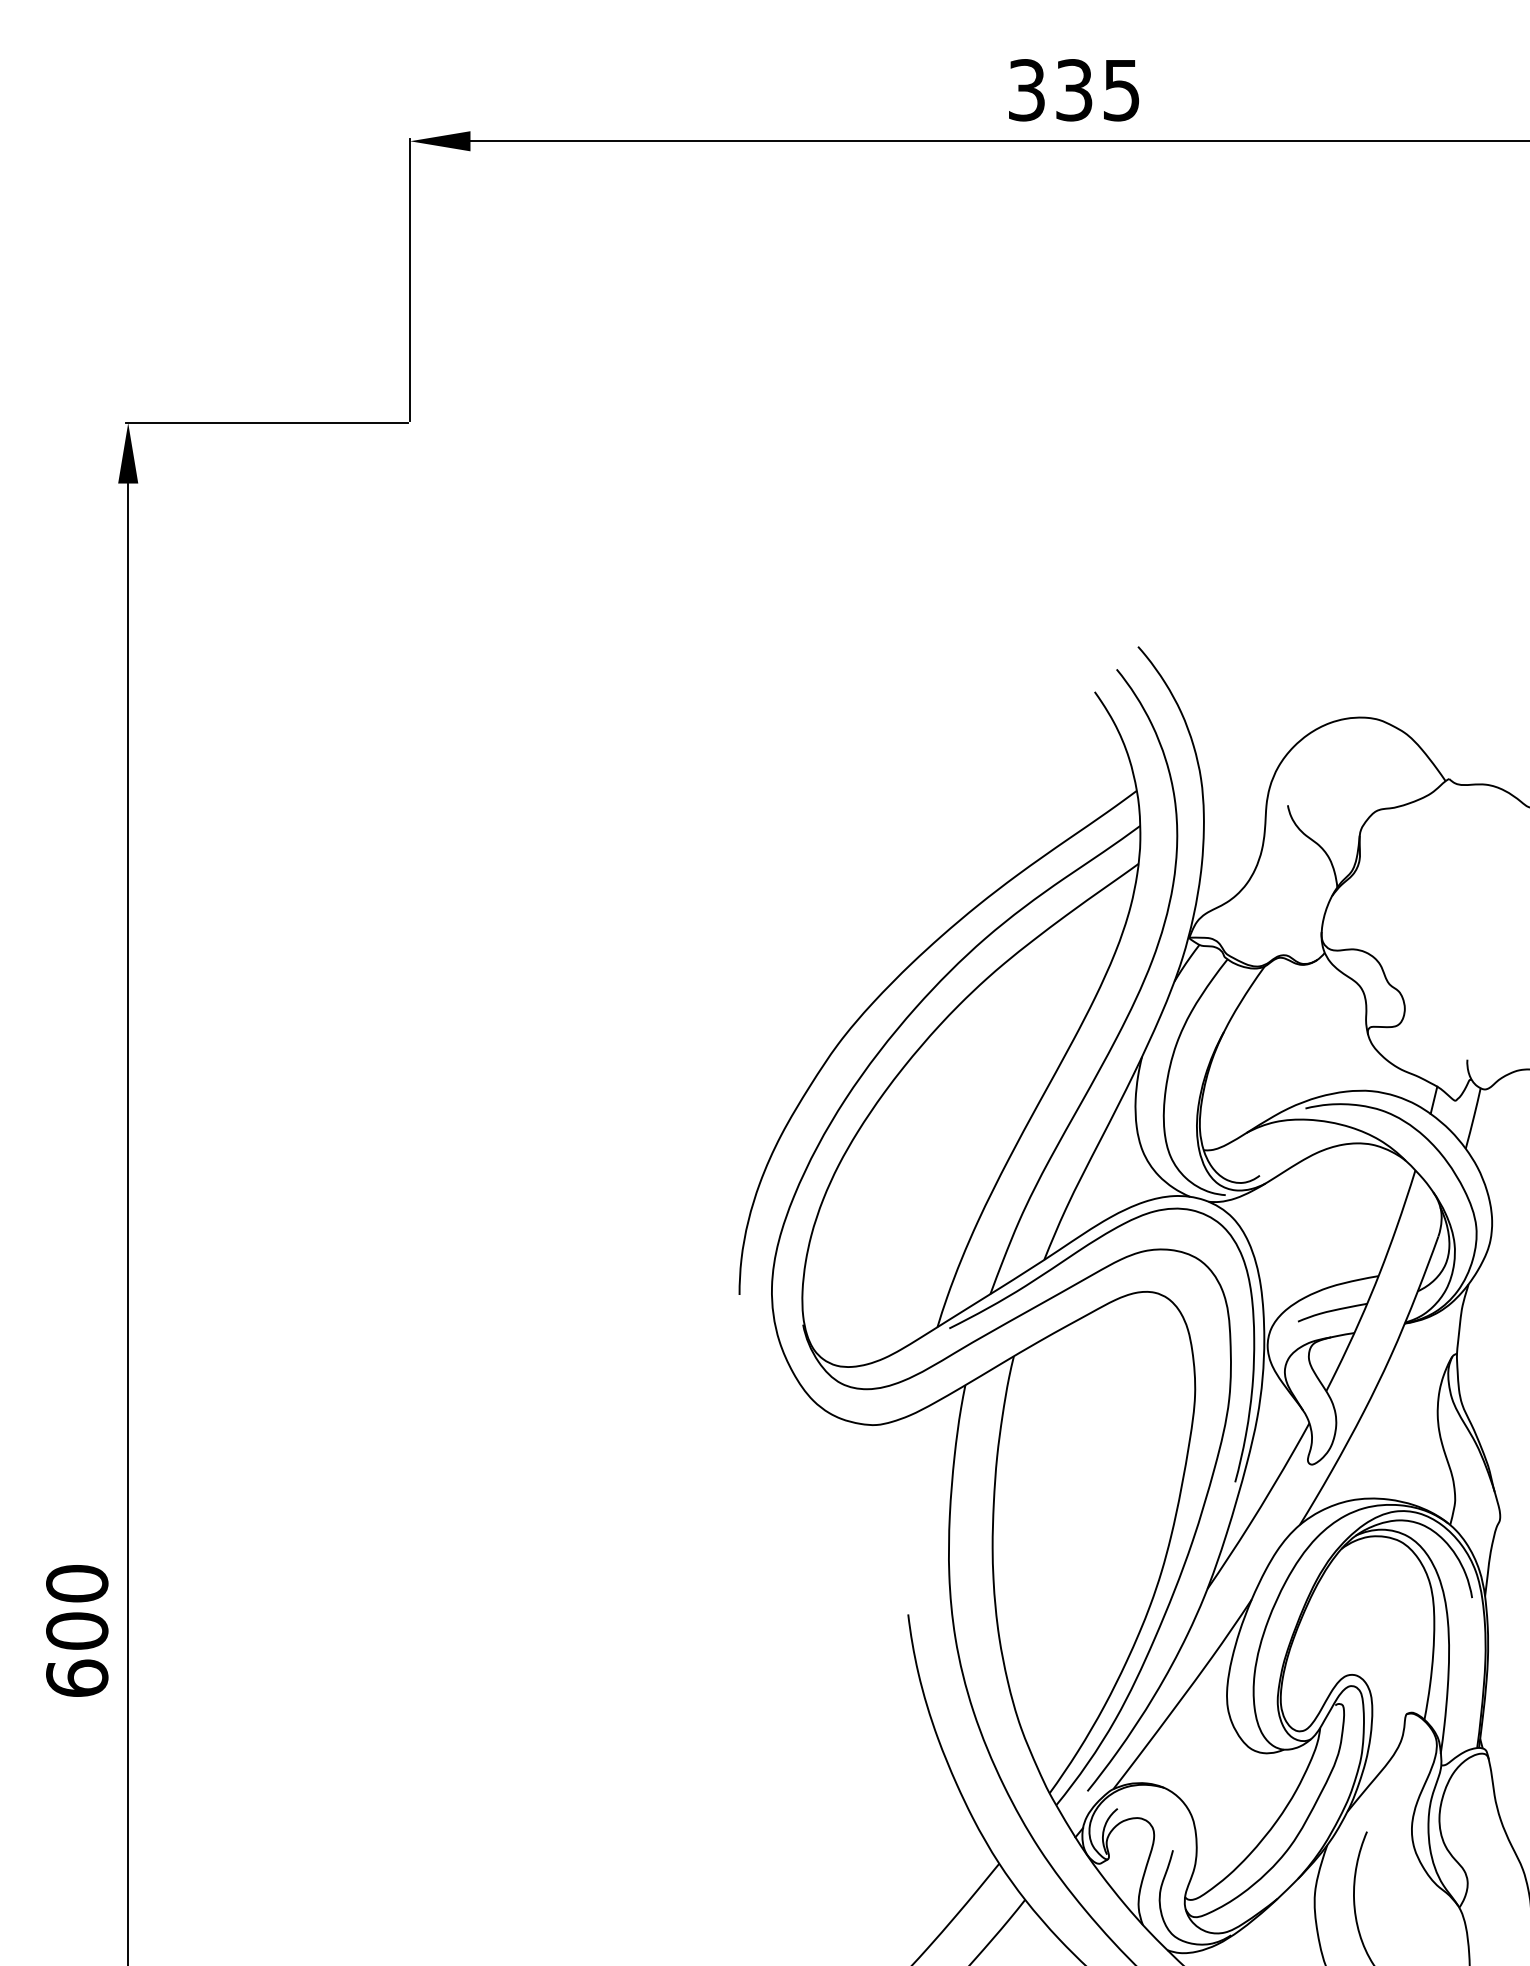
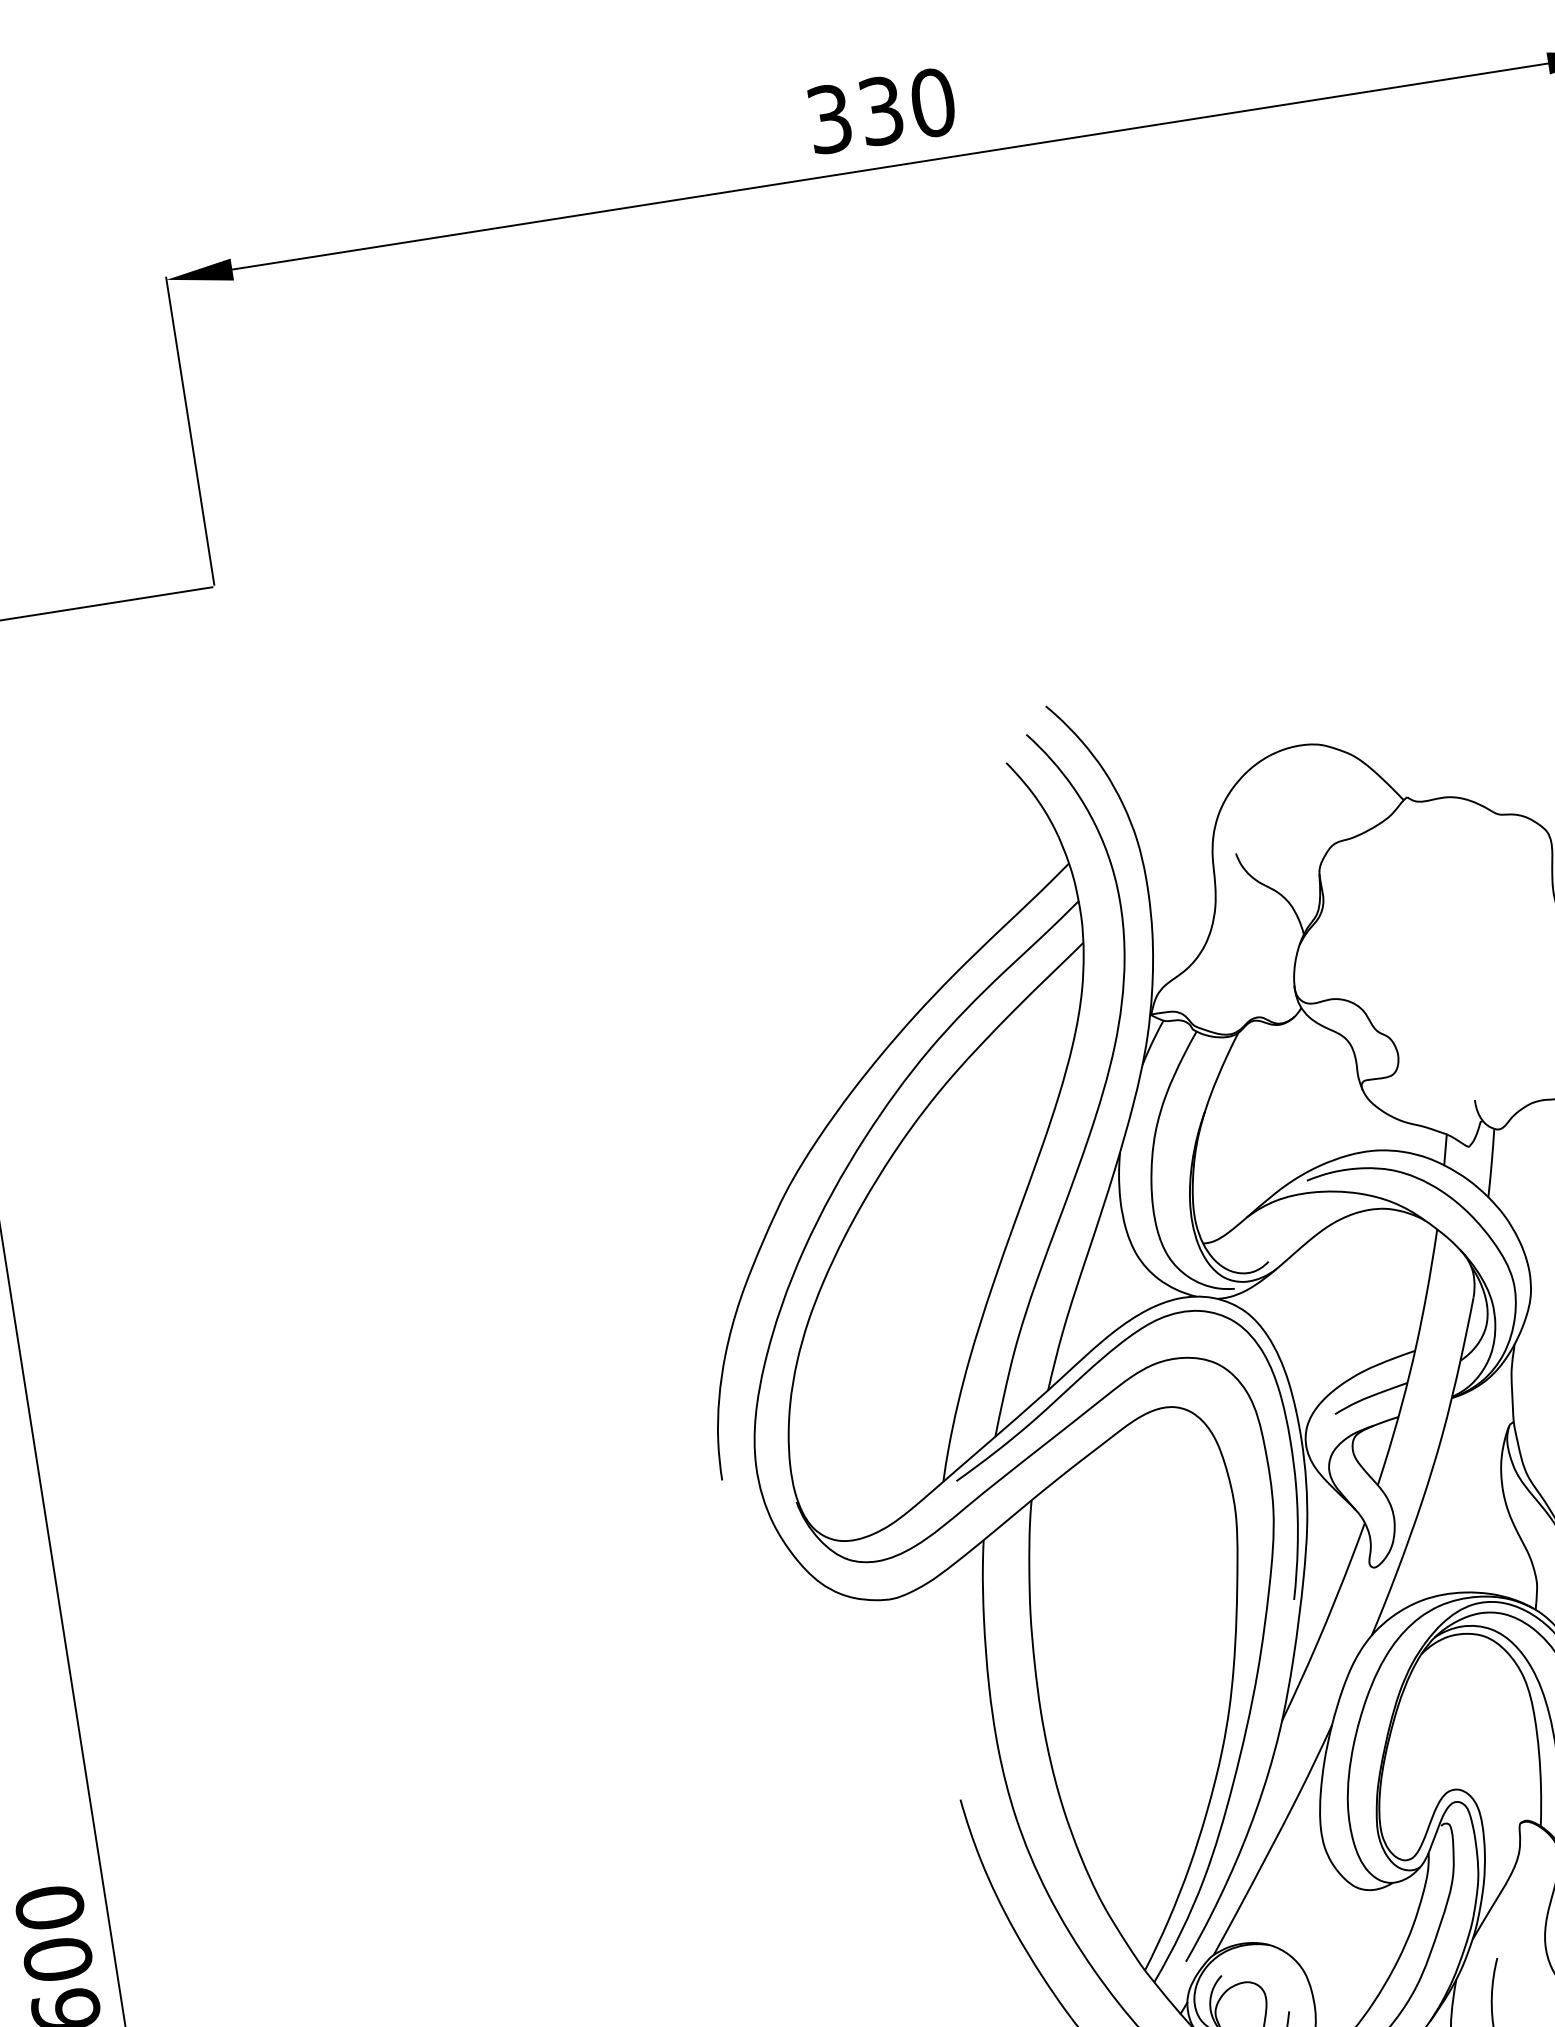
text: (1121, 90) -> (932, 103), 335 -> 330

